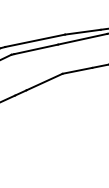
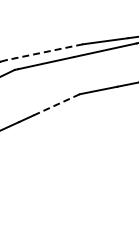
line: (34, 41) -> (44, 52), solid -> dashed
line: (44, 82) -> (56, 105), solid -> dashed

